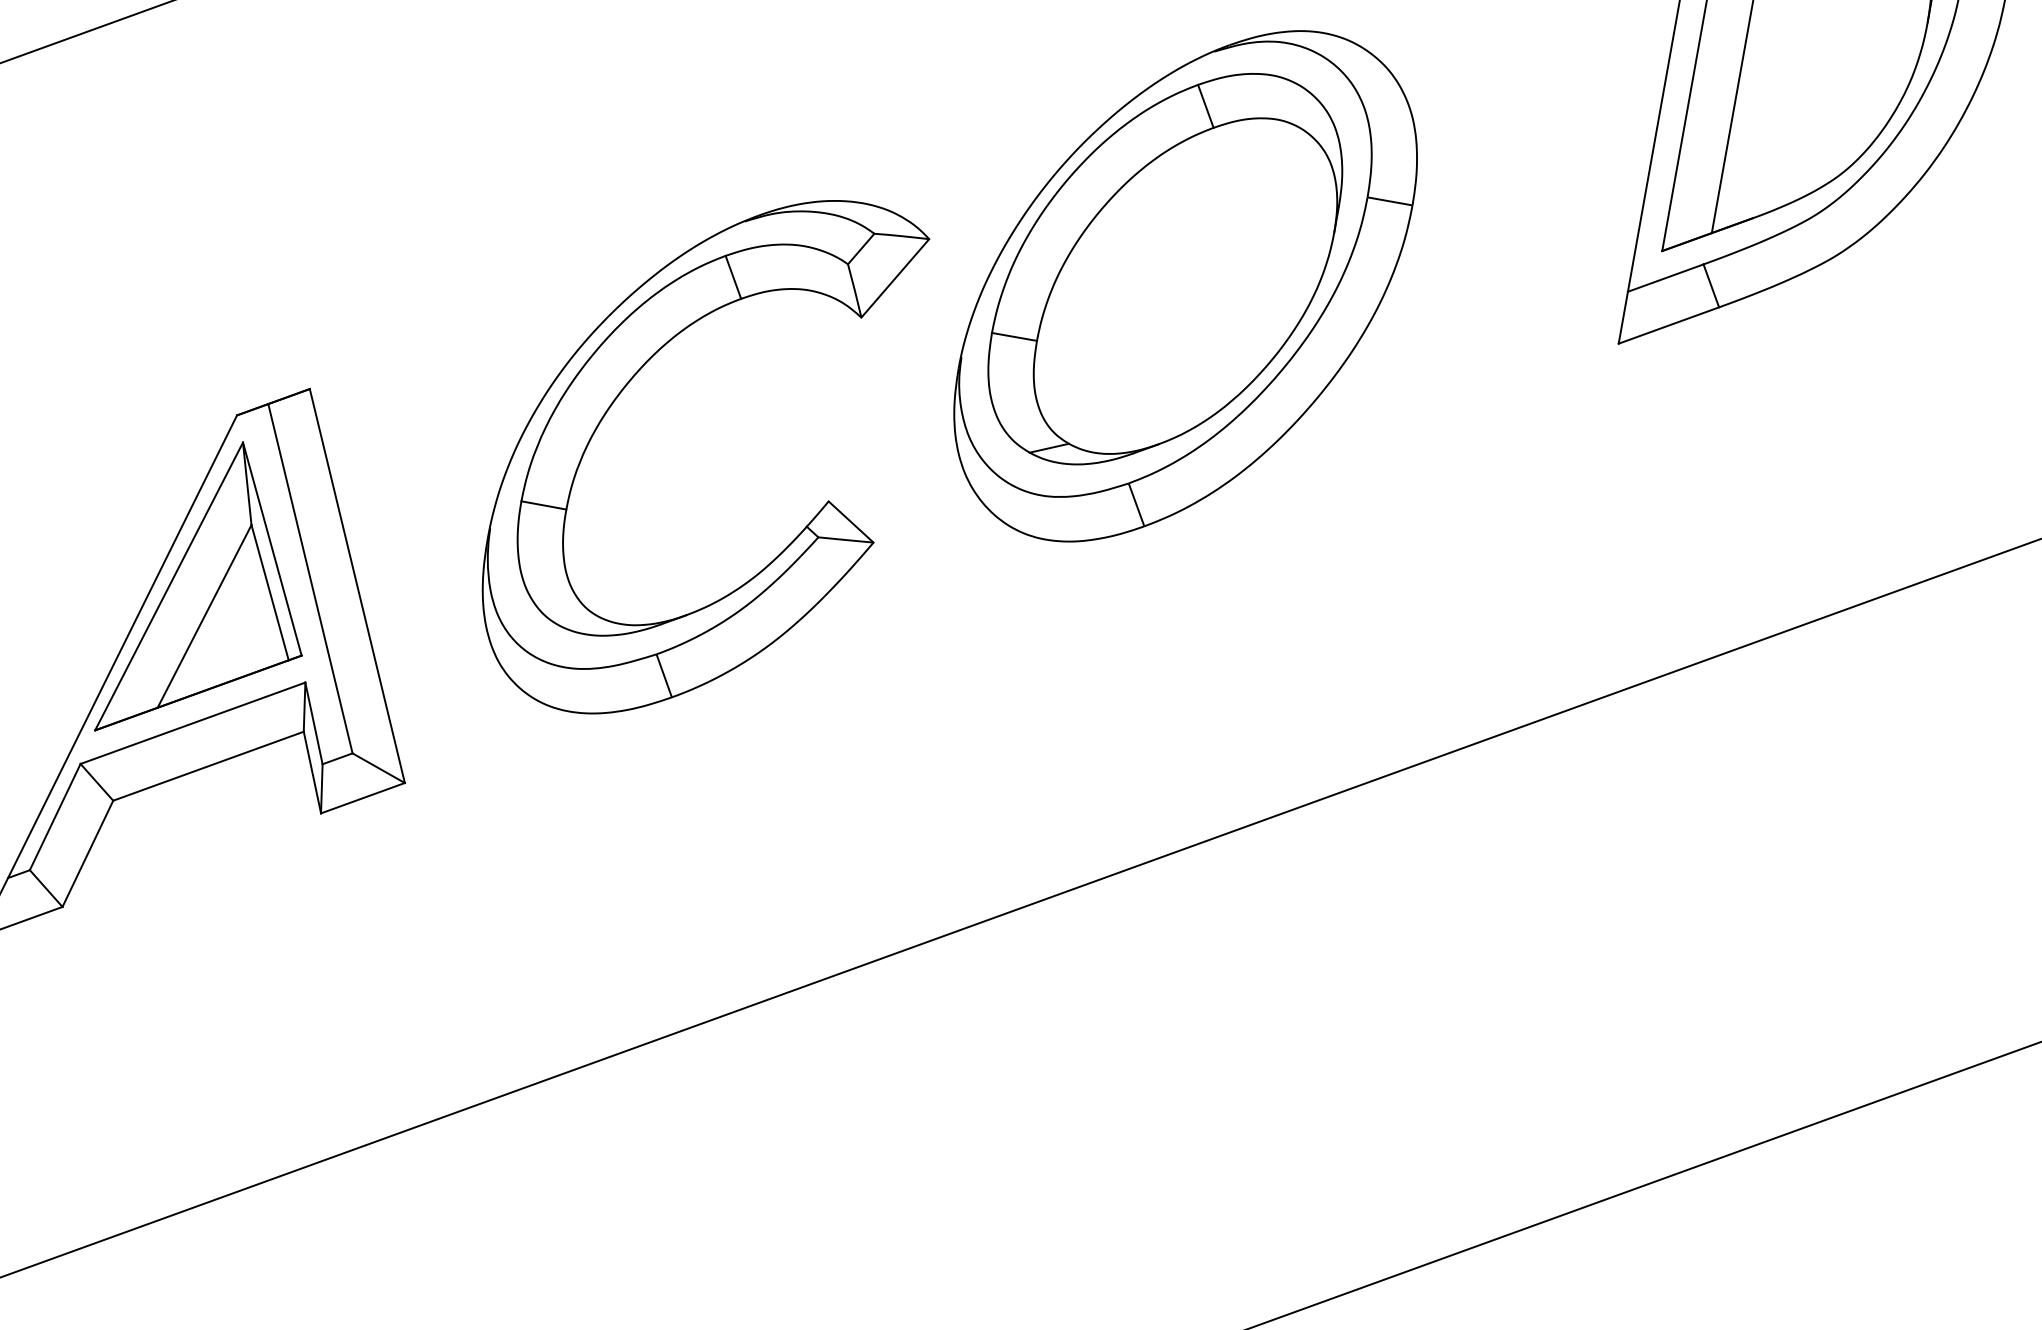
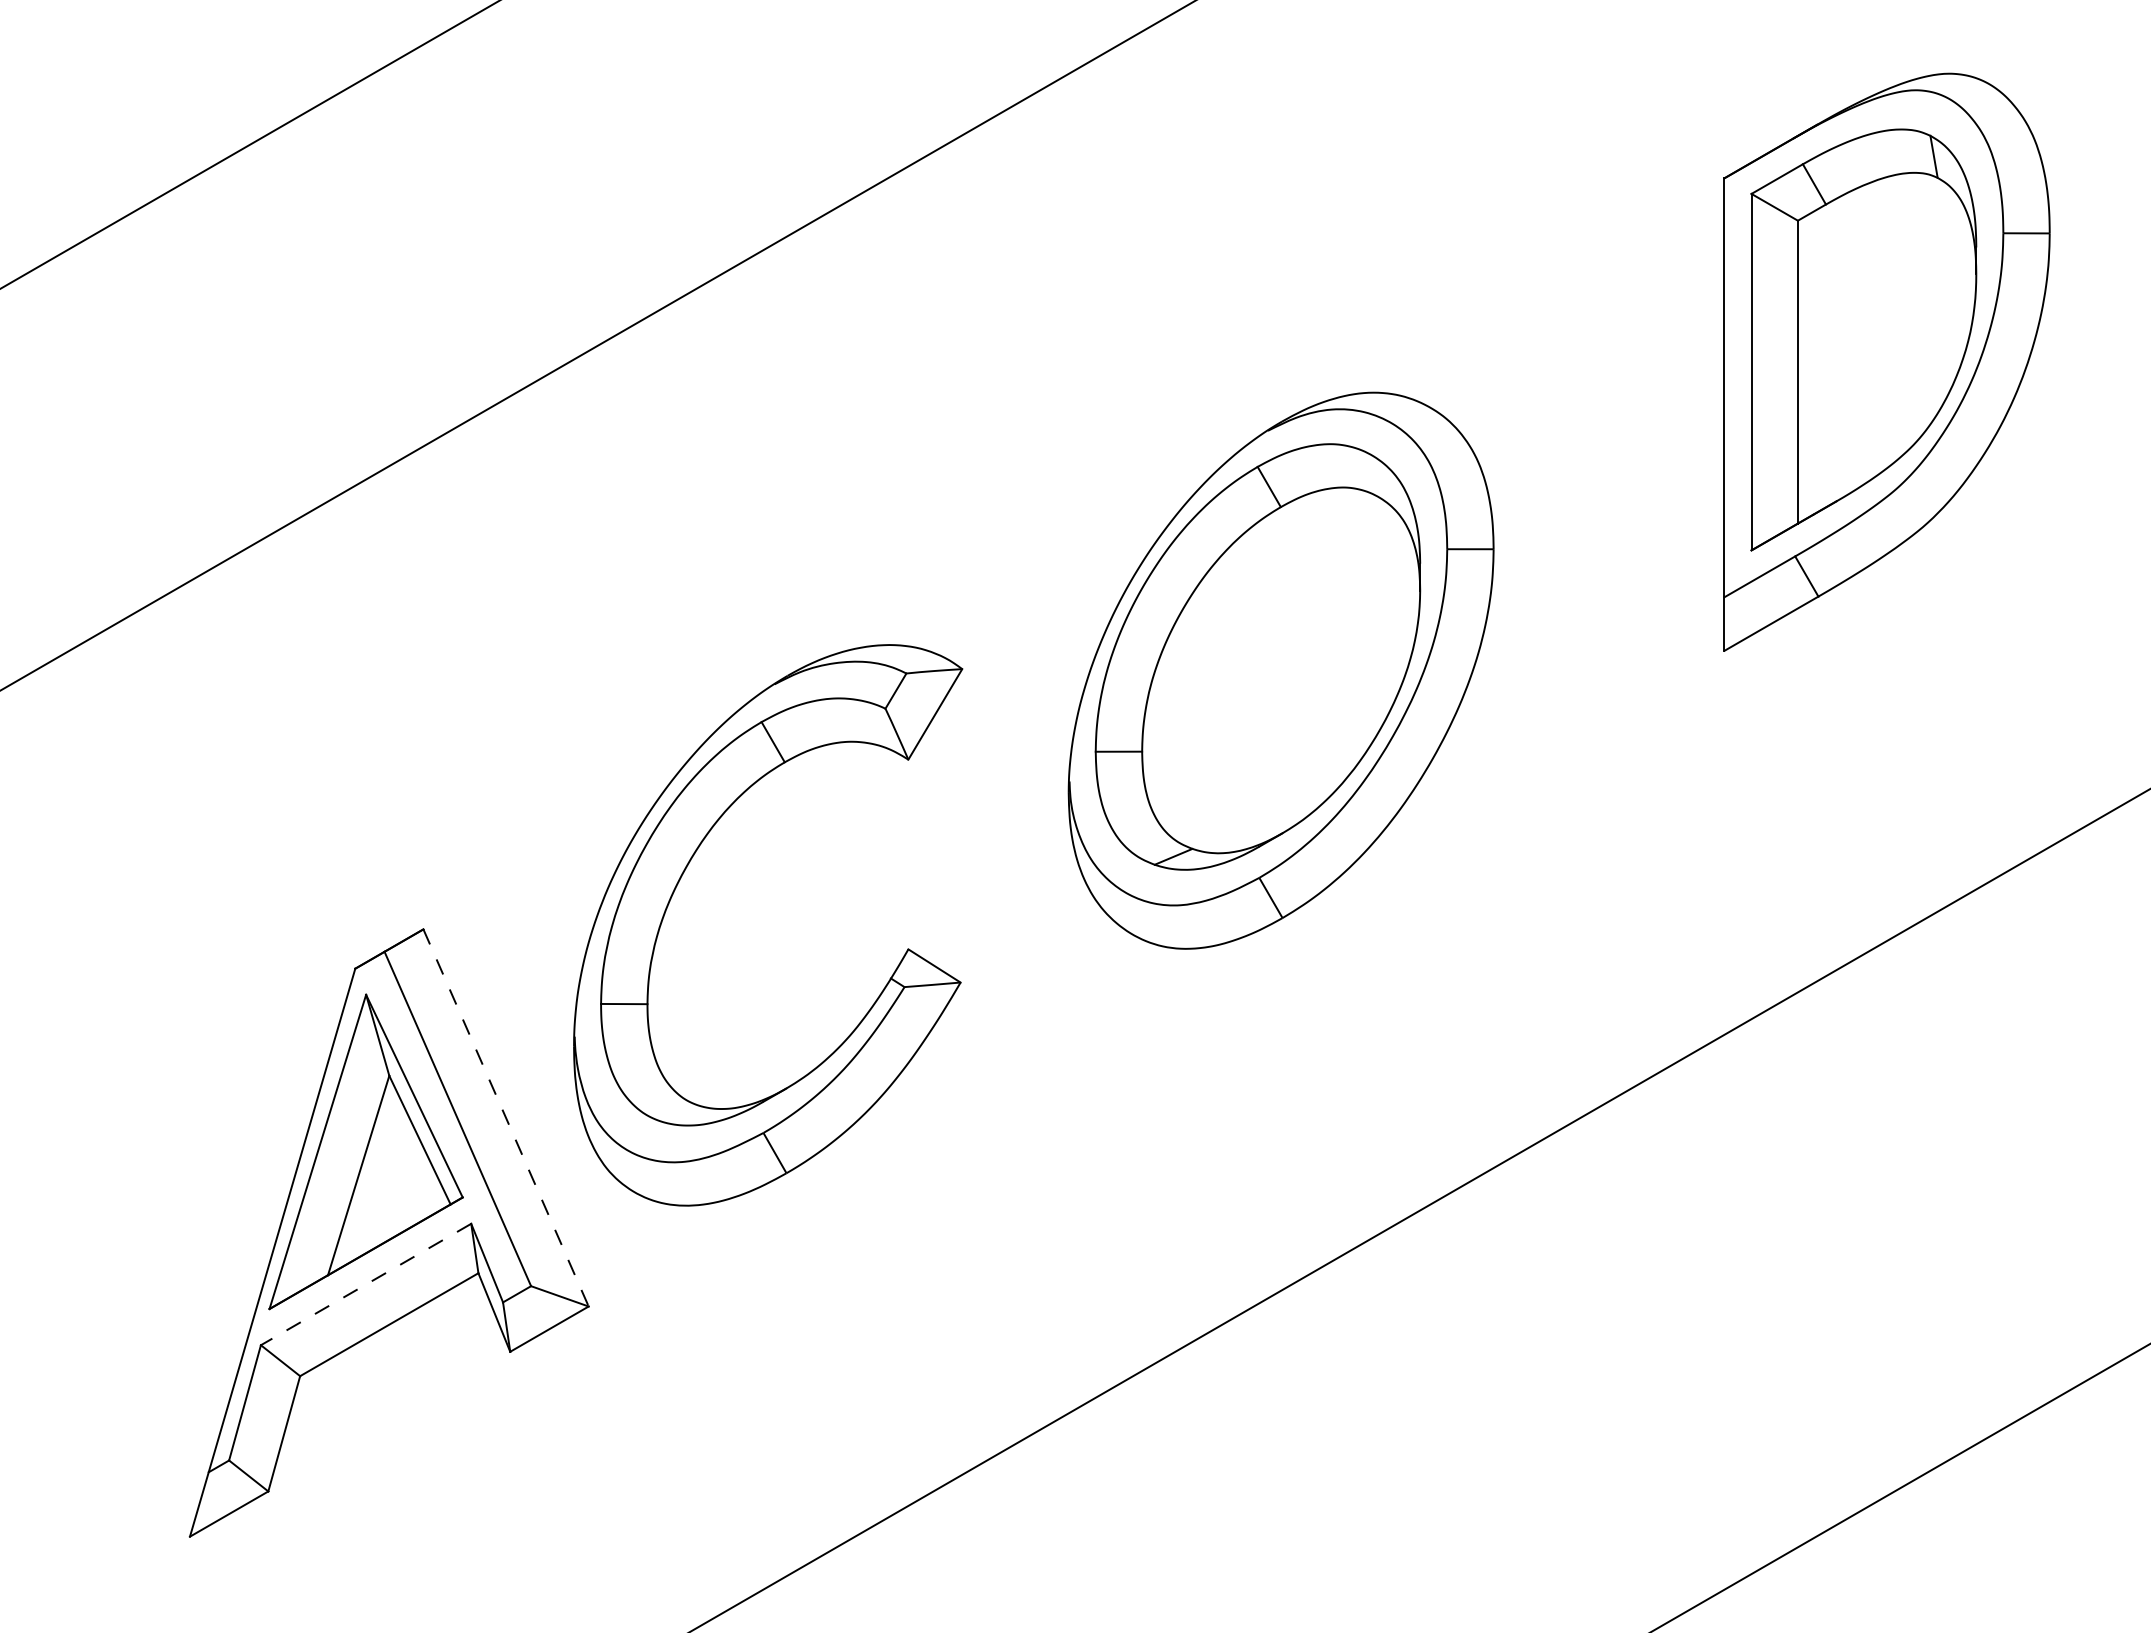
part: (619, 395) -> (680, 880), moved
line: (357, 585) -> (506, 1117), solid -> dashed
line: (192, 723) -> (365, 1284), solid -> dashed

